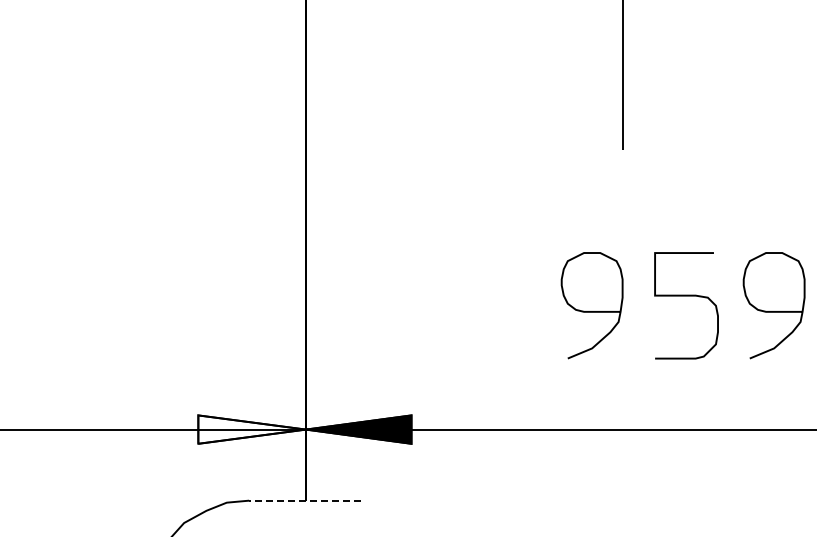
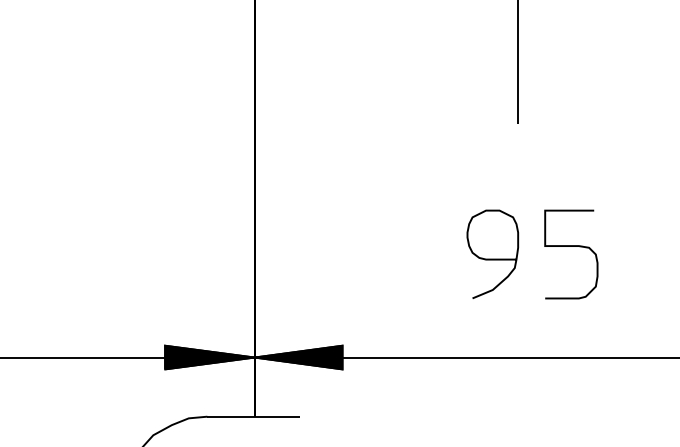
curve: (773, 311) -> (643, 259), removed
fill: (251, 429) -> (209, 357), added
line: (304, 500) -> (253, 416), dashed -> solid

